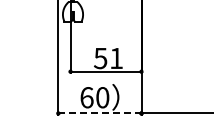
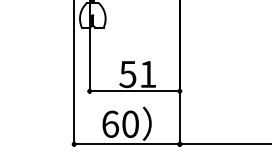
line: (99, 113) -> (126, 144), dashed -> solid

